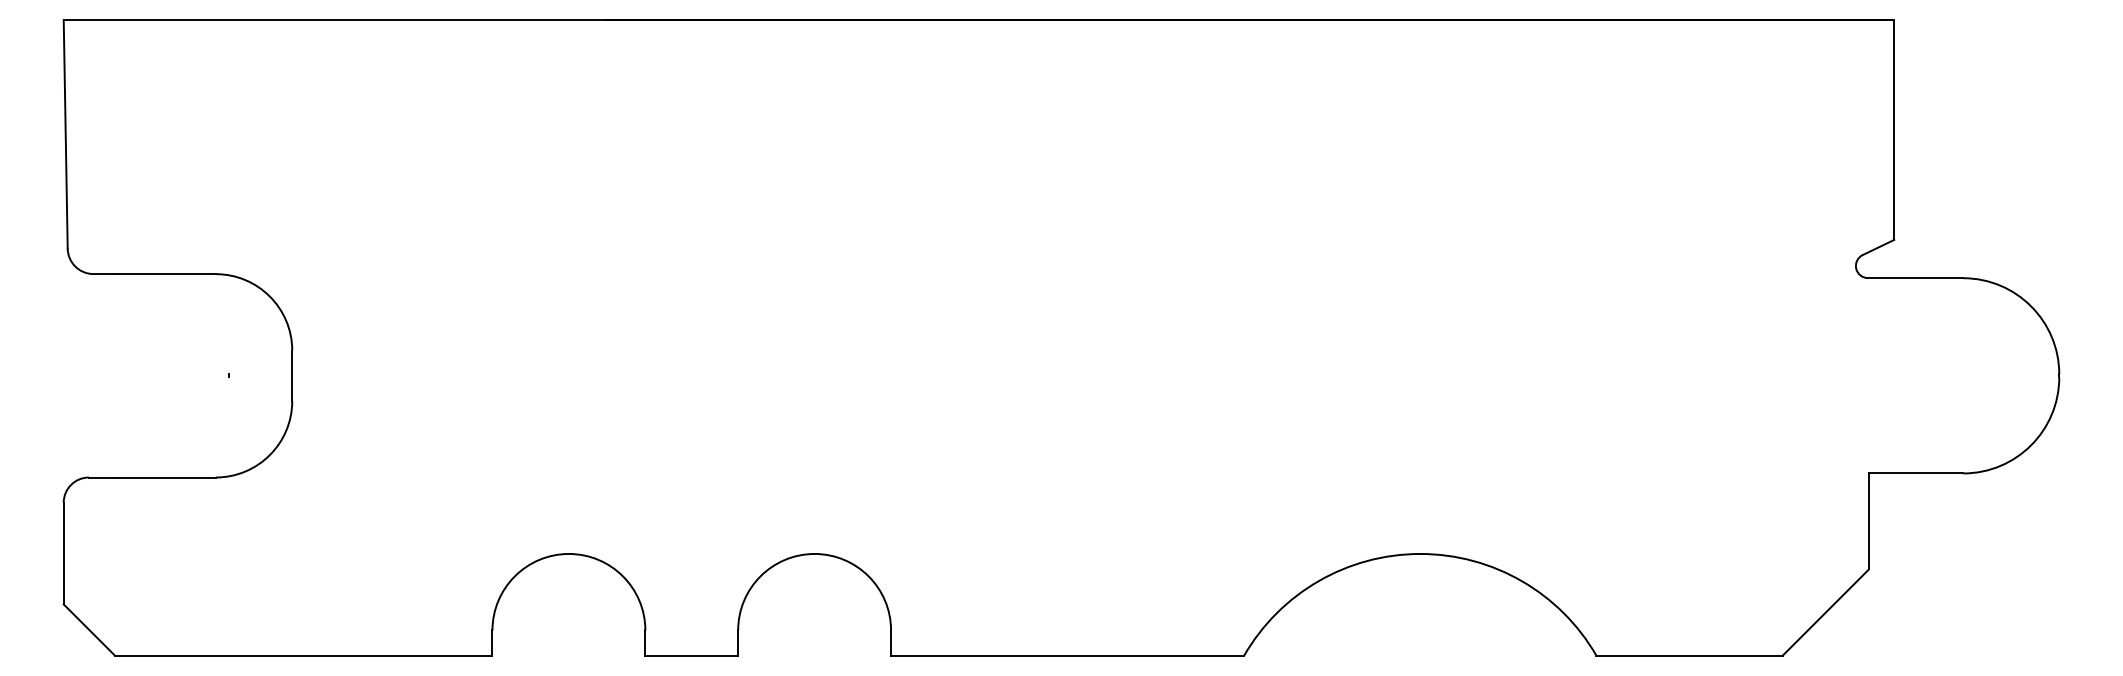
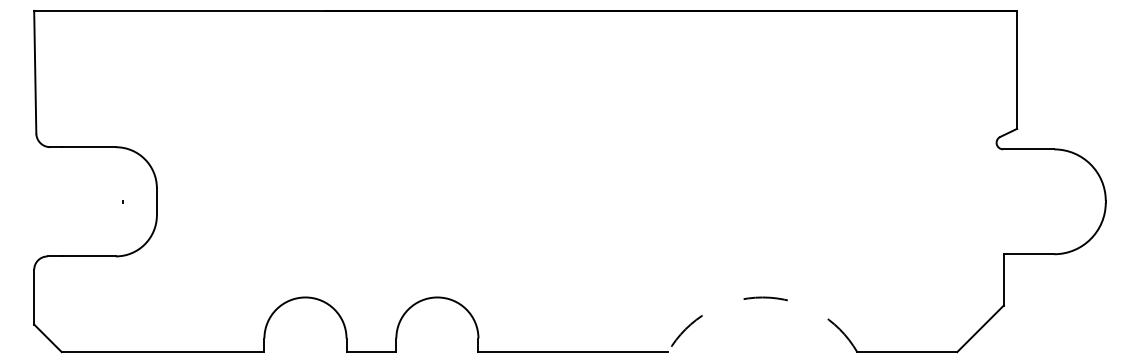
arc: (1419, 554) -> (762, 297), solid -> dashed

